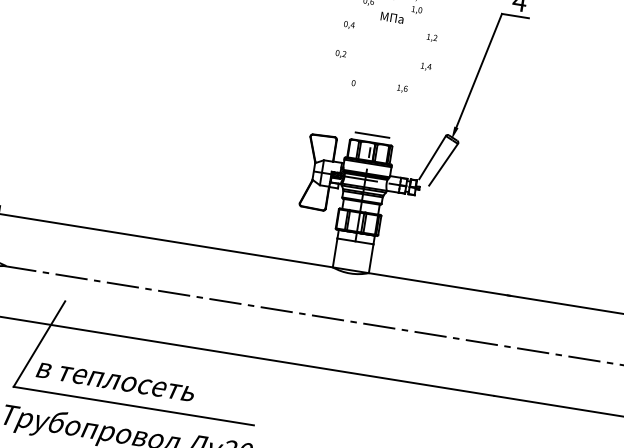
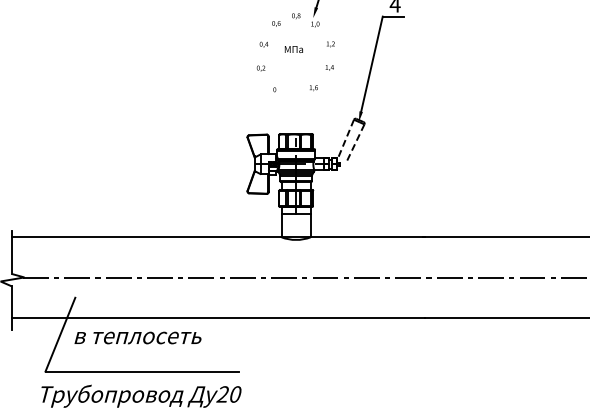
text: (391, 17) -> (293, 49), moved
line: (371, 135) -> (295, 128), removed
line: (432, 157) -> (346, 138), solid -> dashed
line: (443, 165) -> (355, 143), solid -> dashed
text: (114, 381) -> (137, 337), moved

